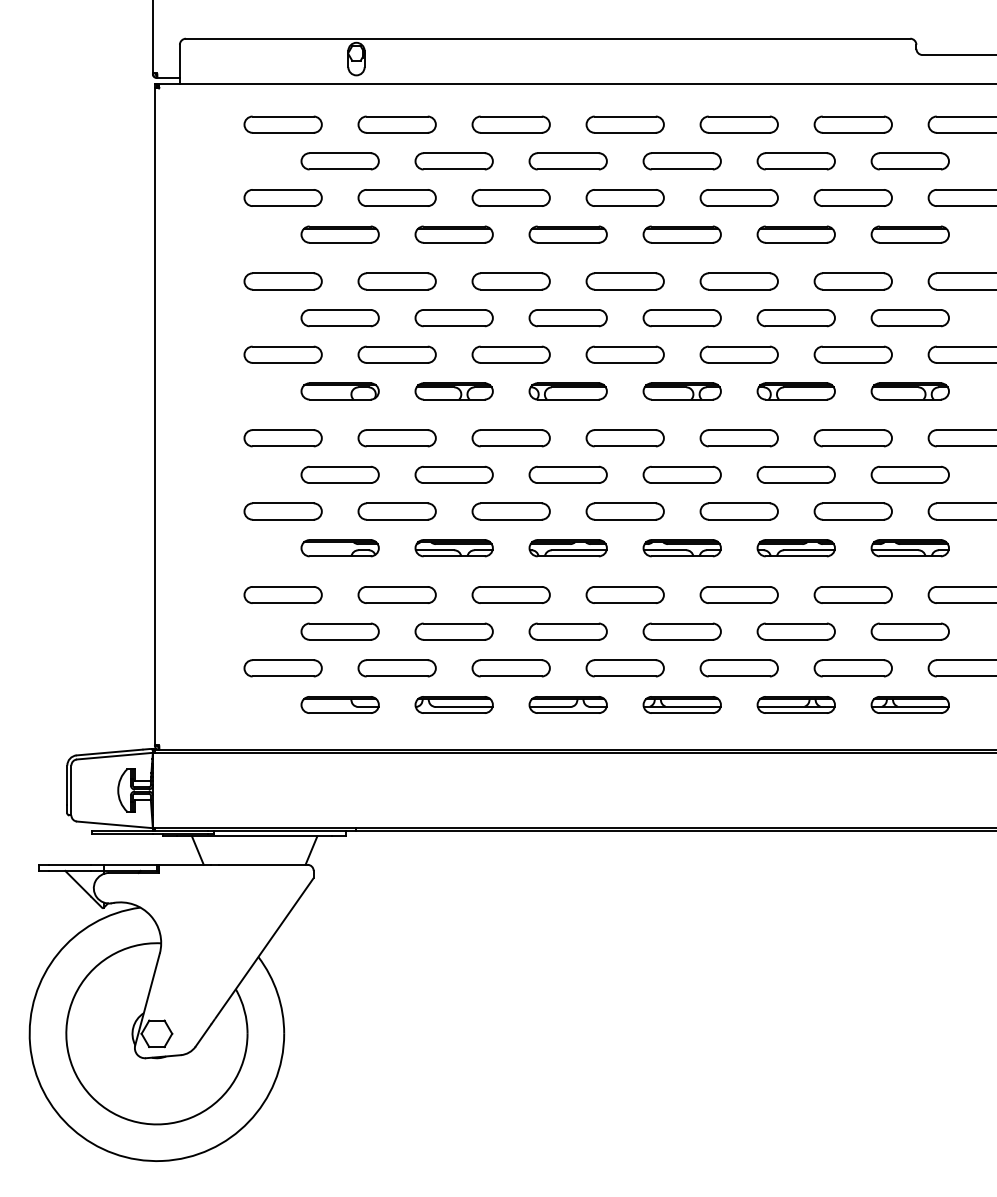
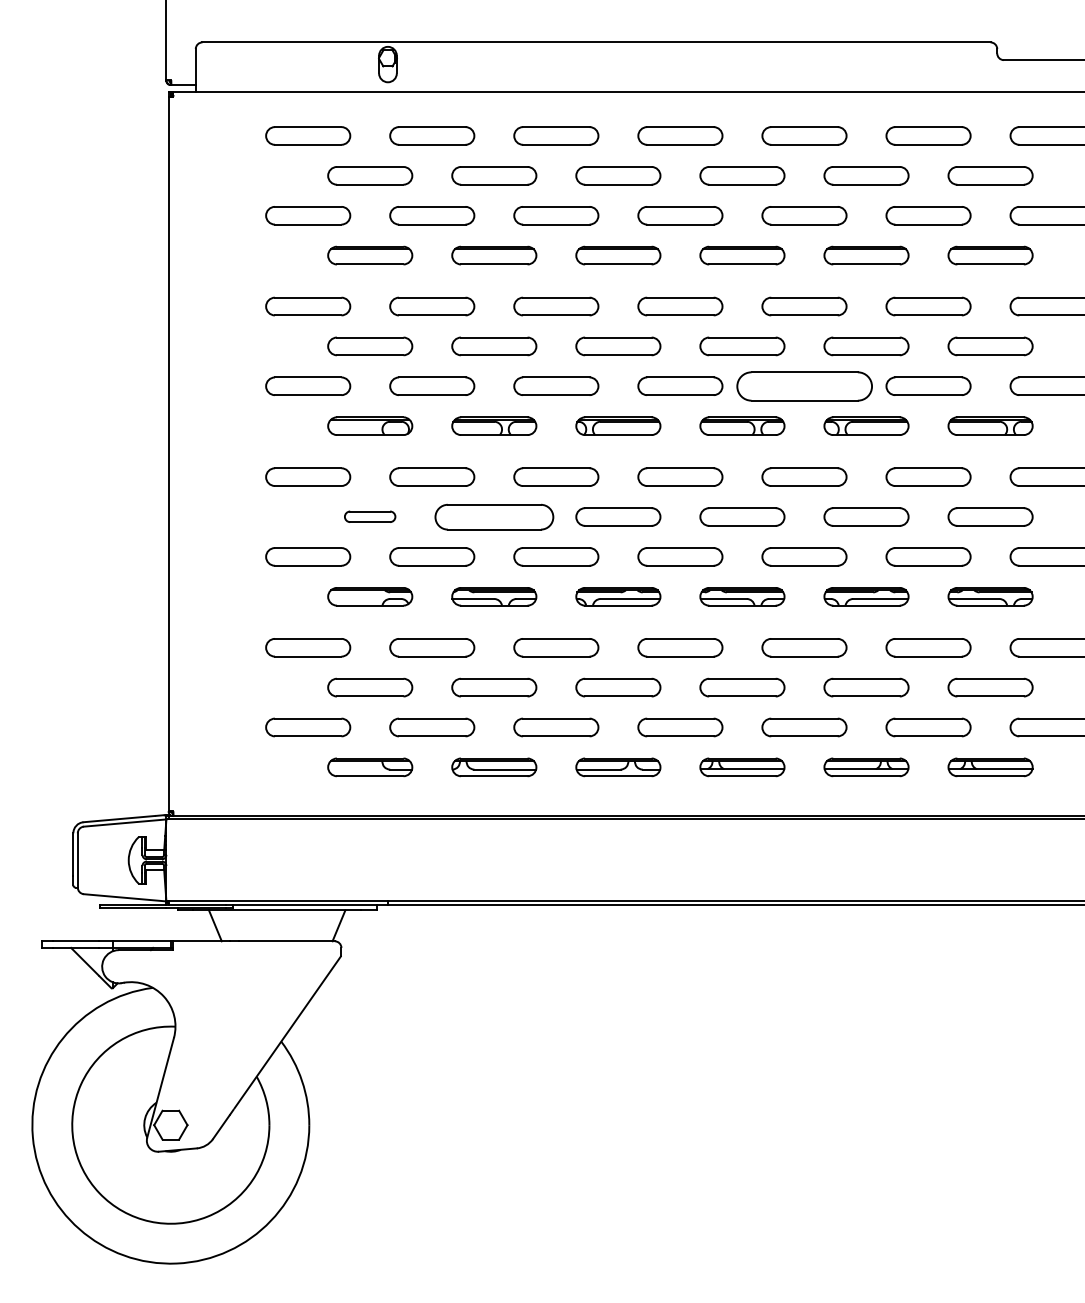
part: (738, 354) -> (803, 386), size x1.6
part: (339, 474) -> (369, 516), size x0.6
part: (453, 474) -> (493, 516), size x1.4

